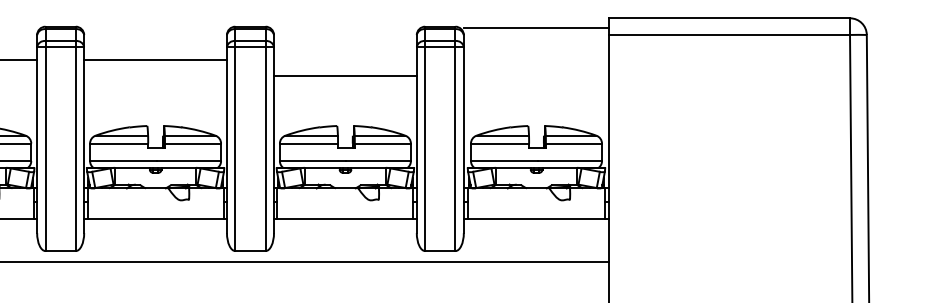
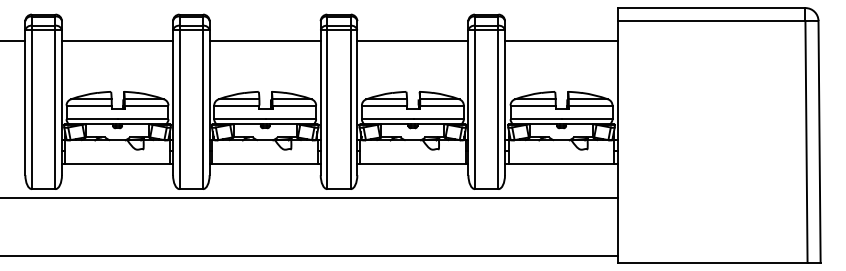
line: (536, 27) -> (561, 40), moved
line: (344, 75) -> (412, 40), moved

